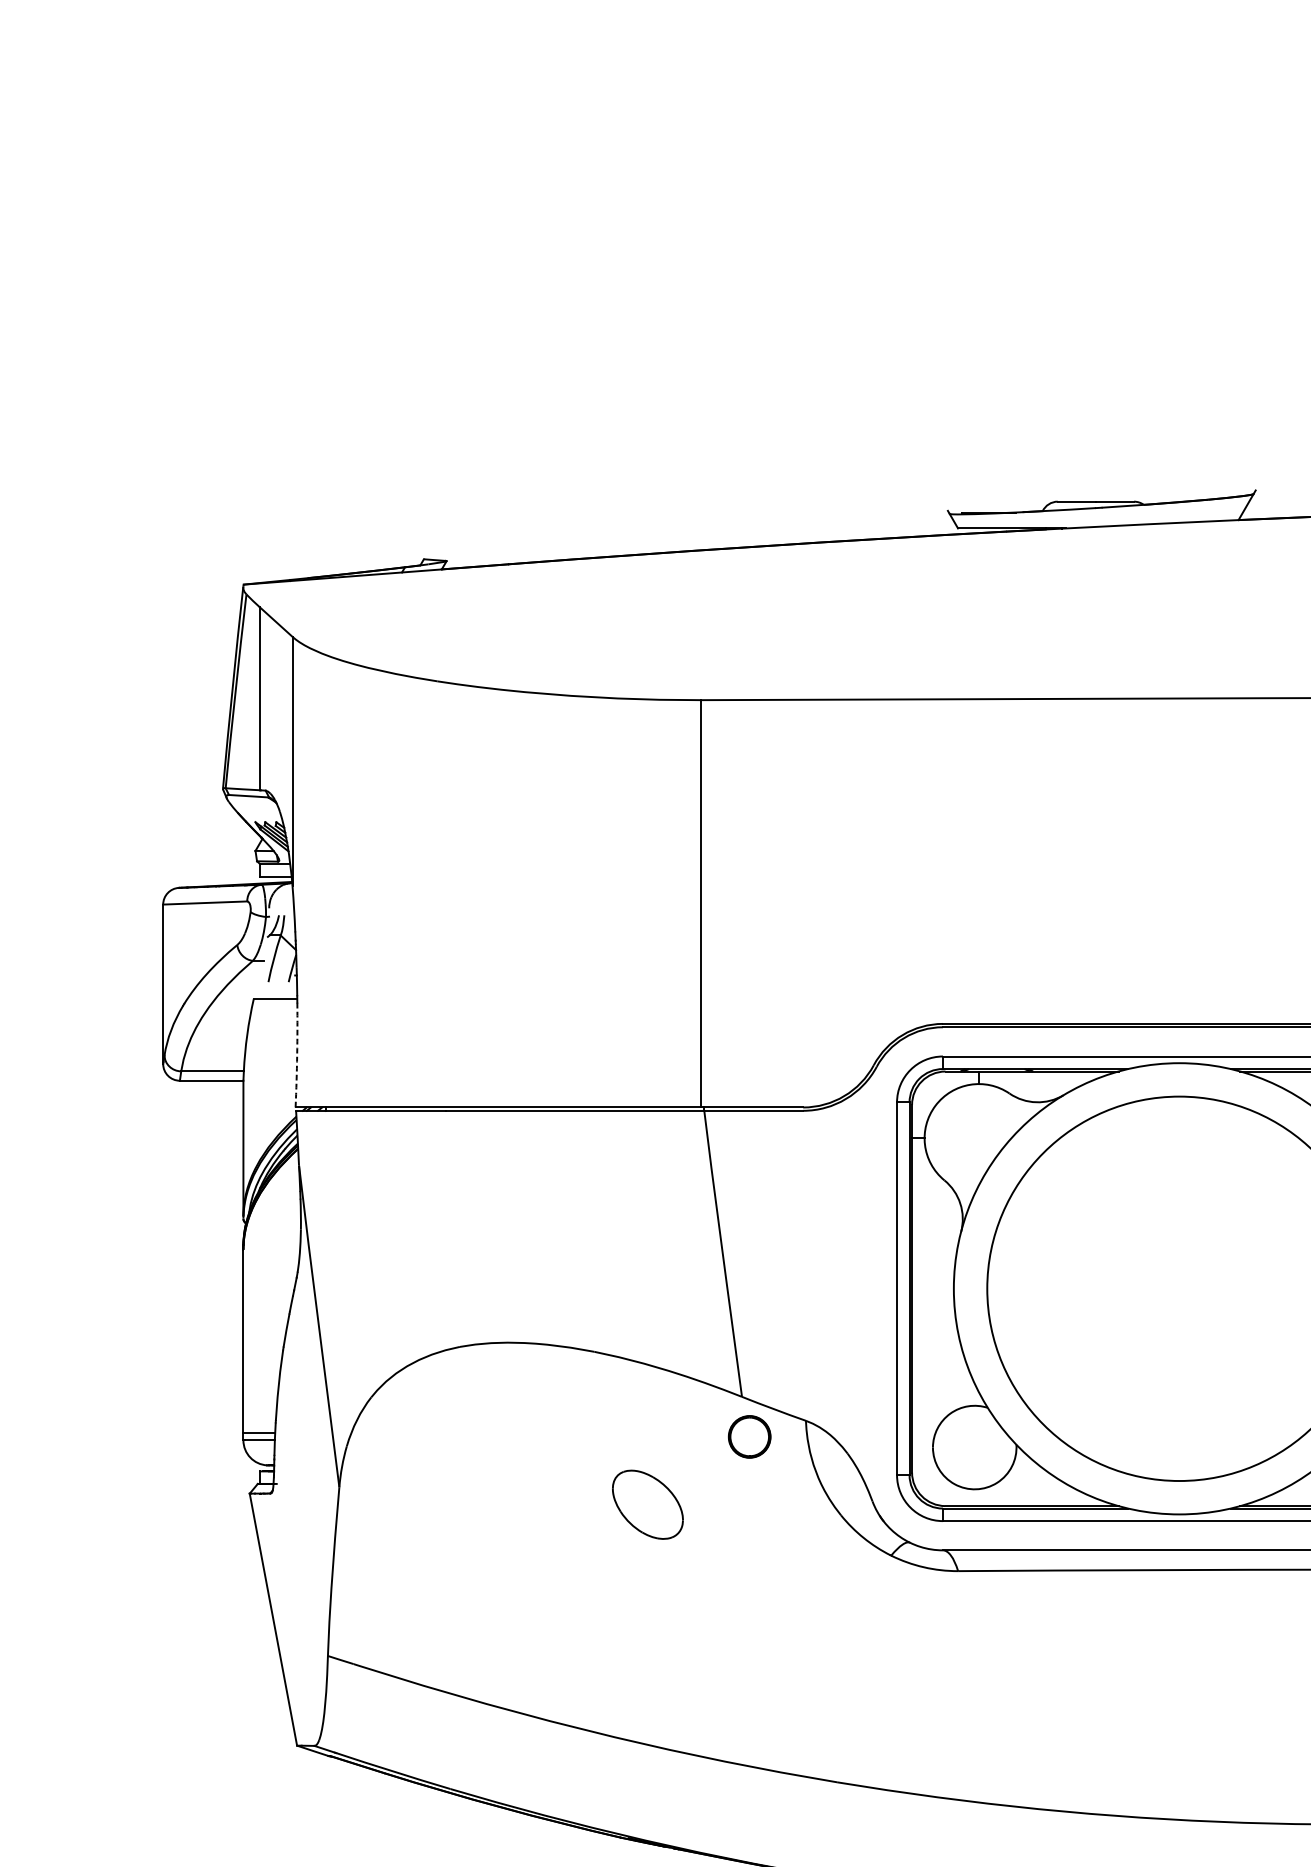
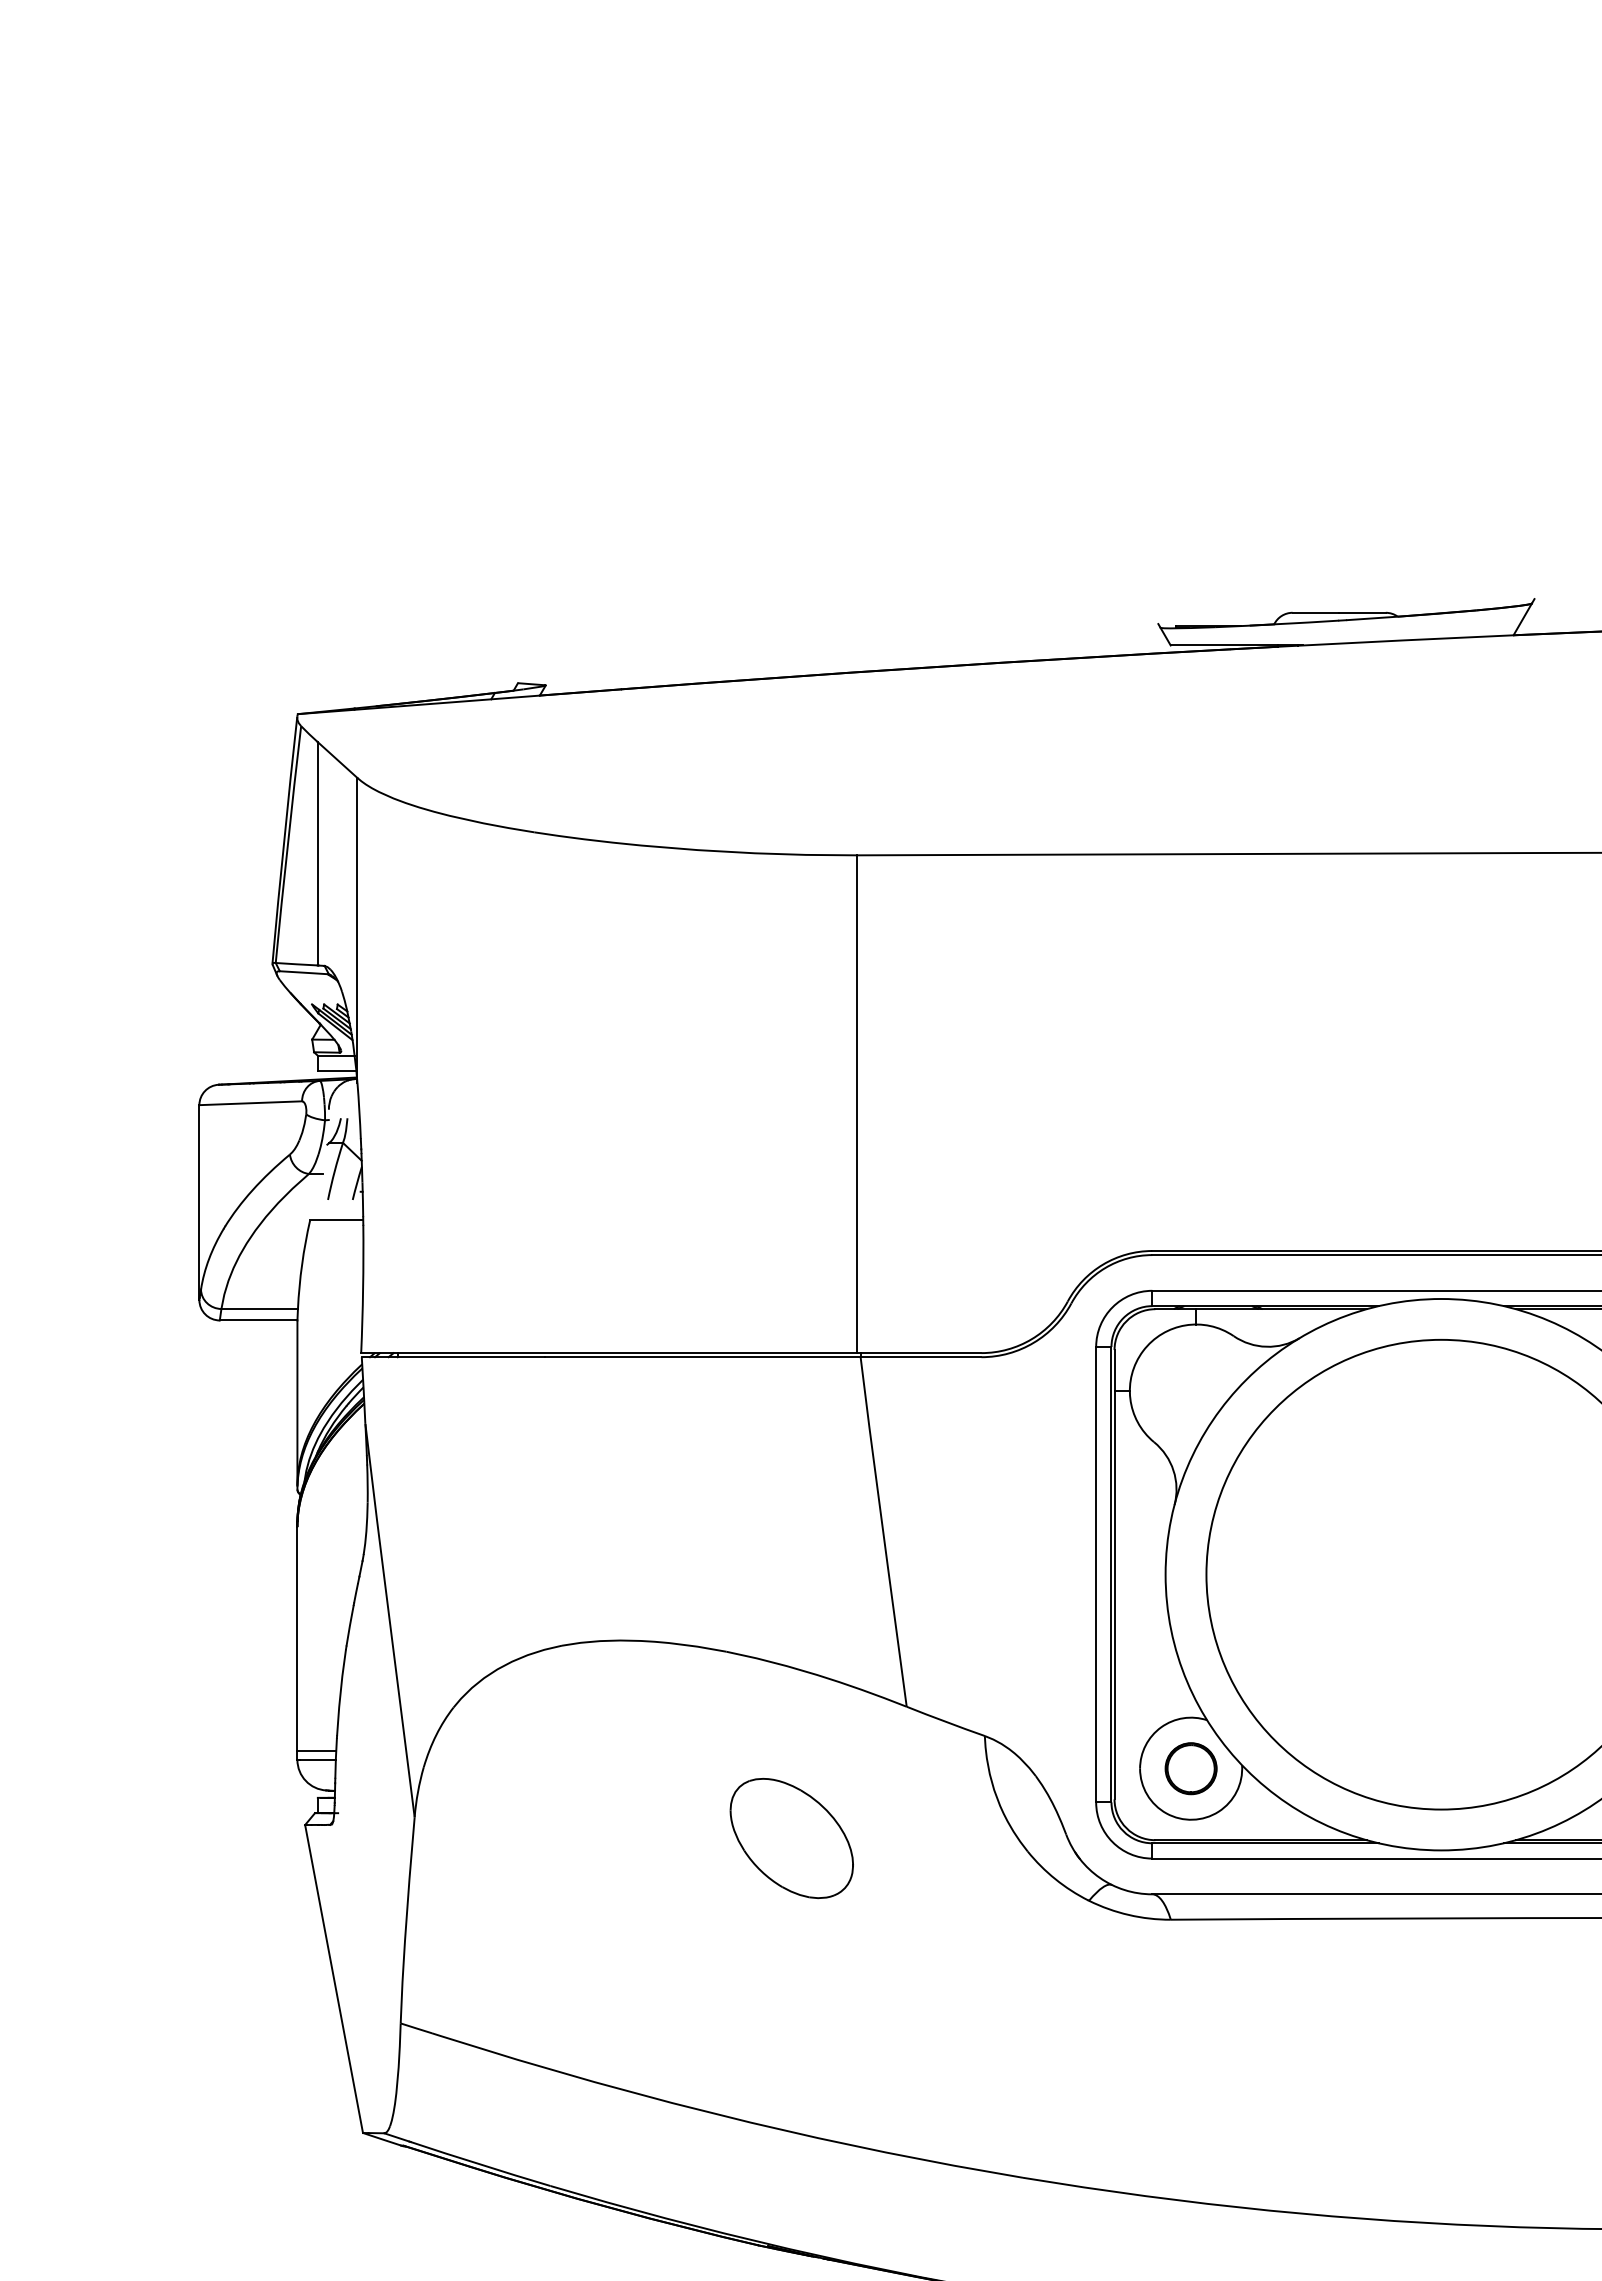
arc: (297, 1054) -> (363, 1288), dashed -> solid
part: (749, 1436) -> (1190, 1768), moved
part: (647, 1504) -> (791, 1838), size x1.43

